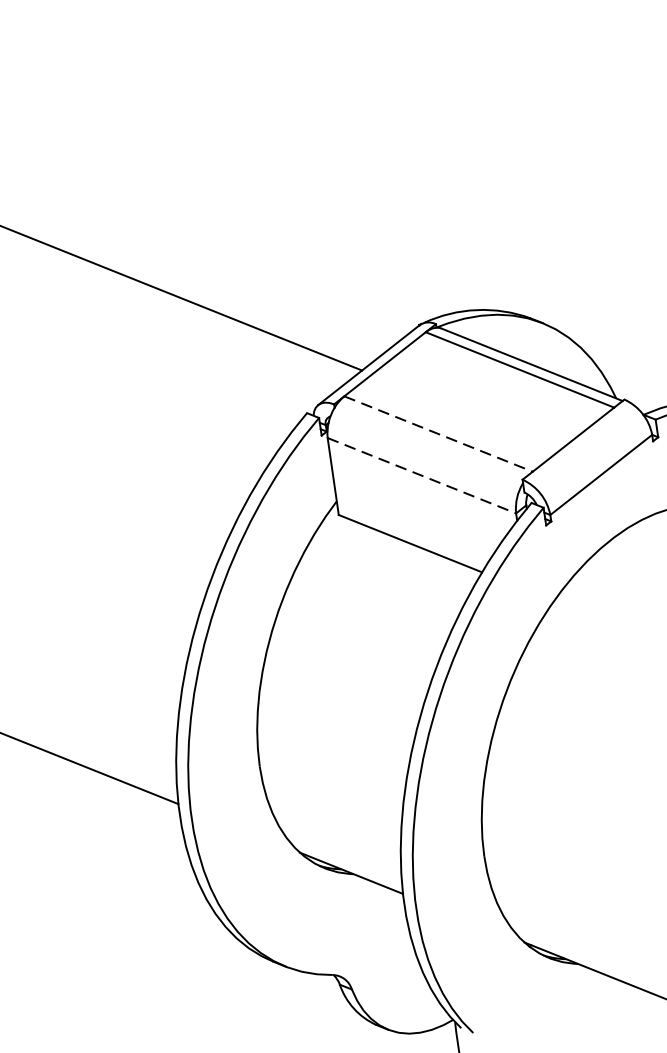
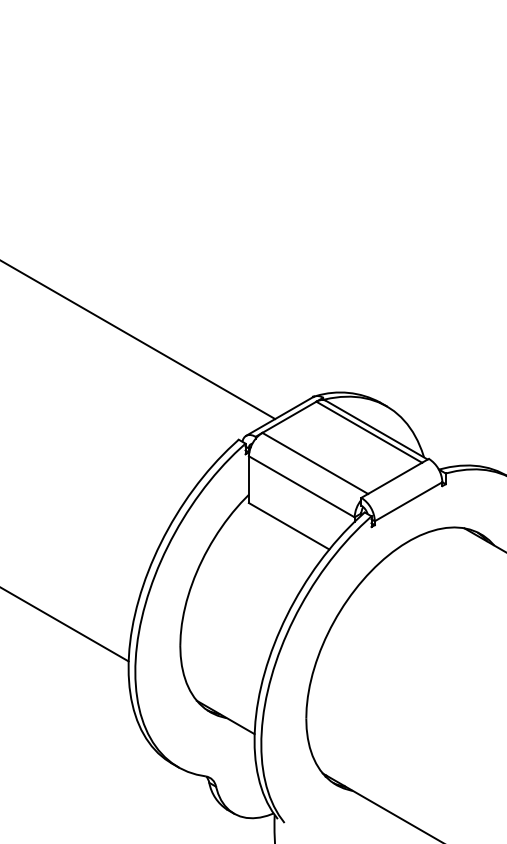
line: (438, 434) -> (315, 463), dashed -> solid
line: (423, 476) -> (302, 487), dashed -> solid

